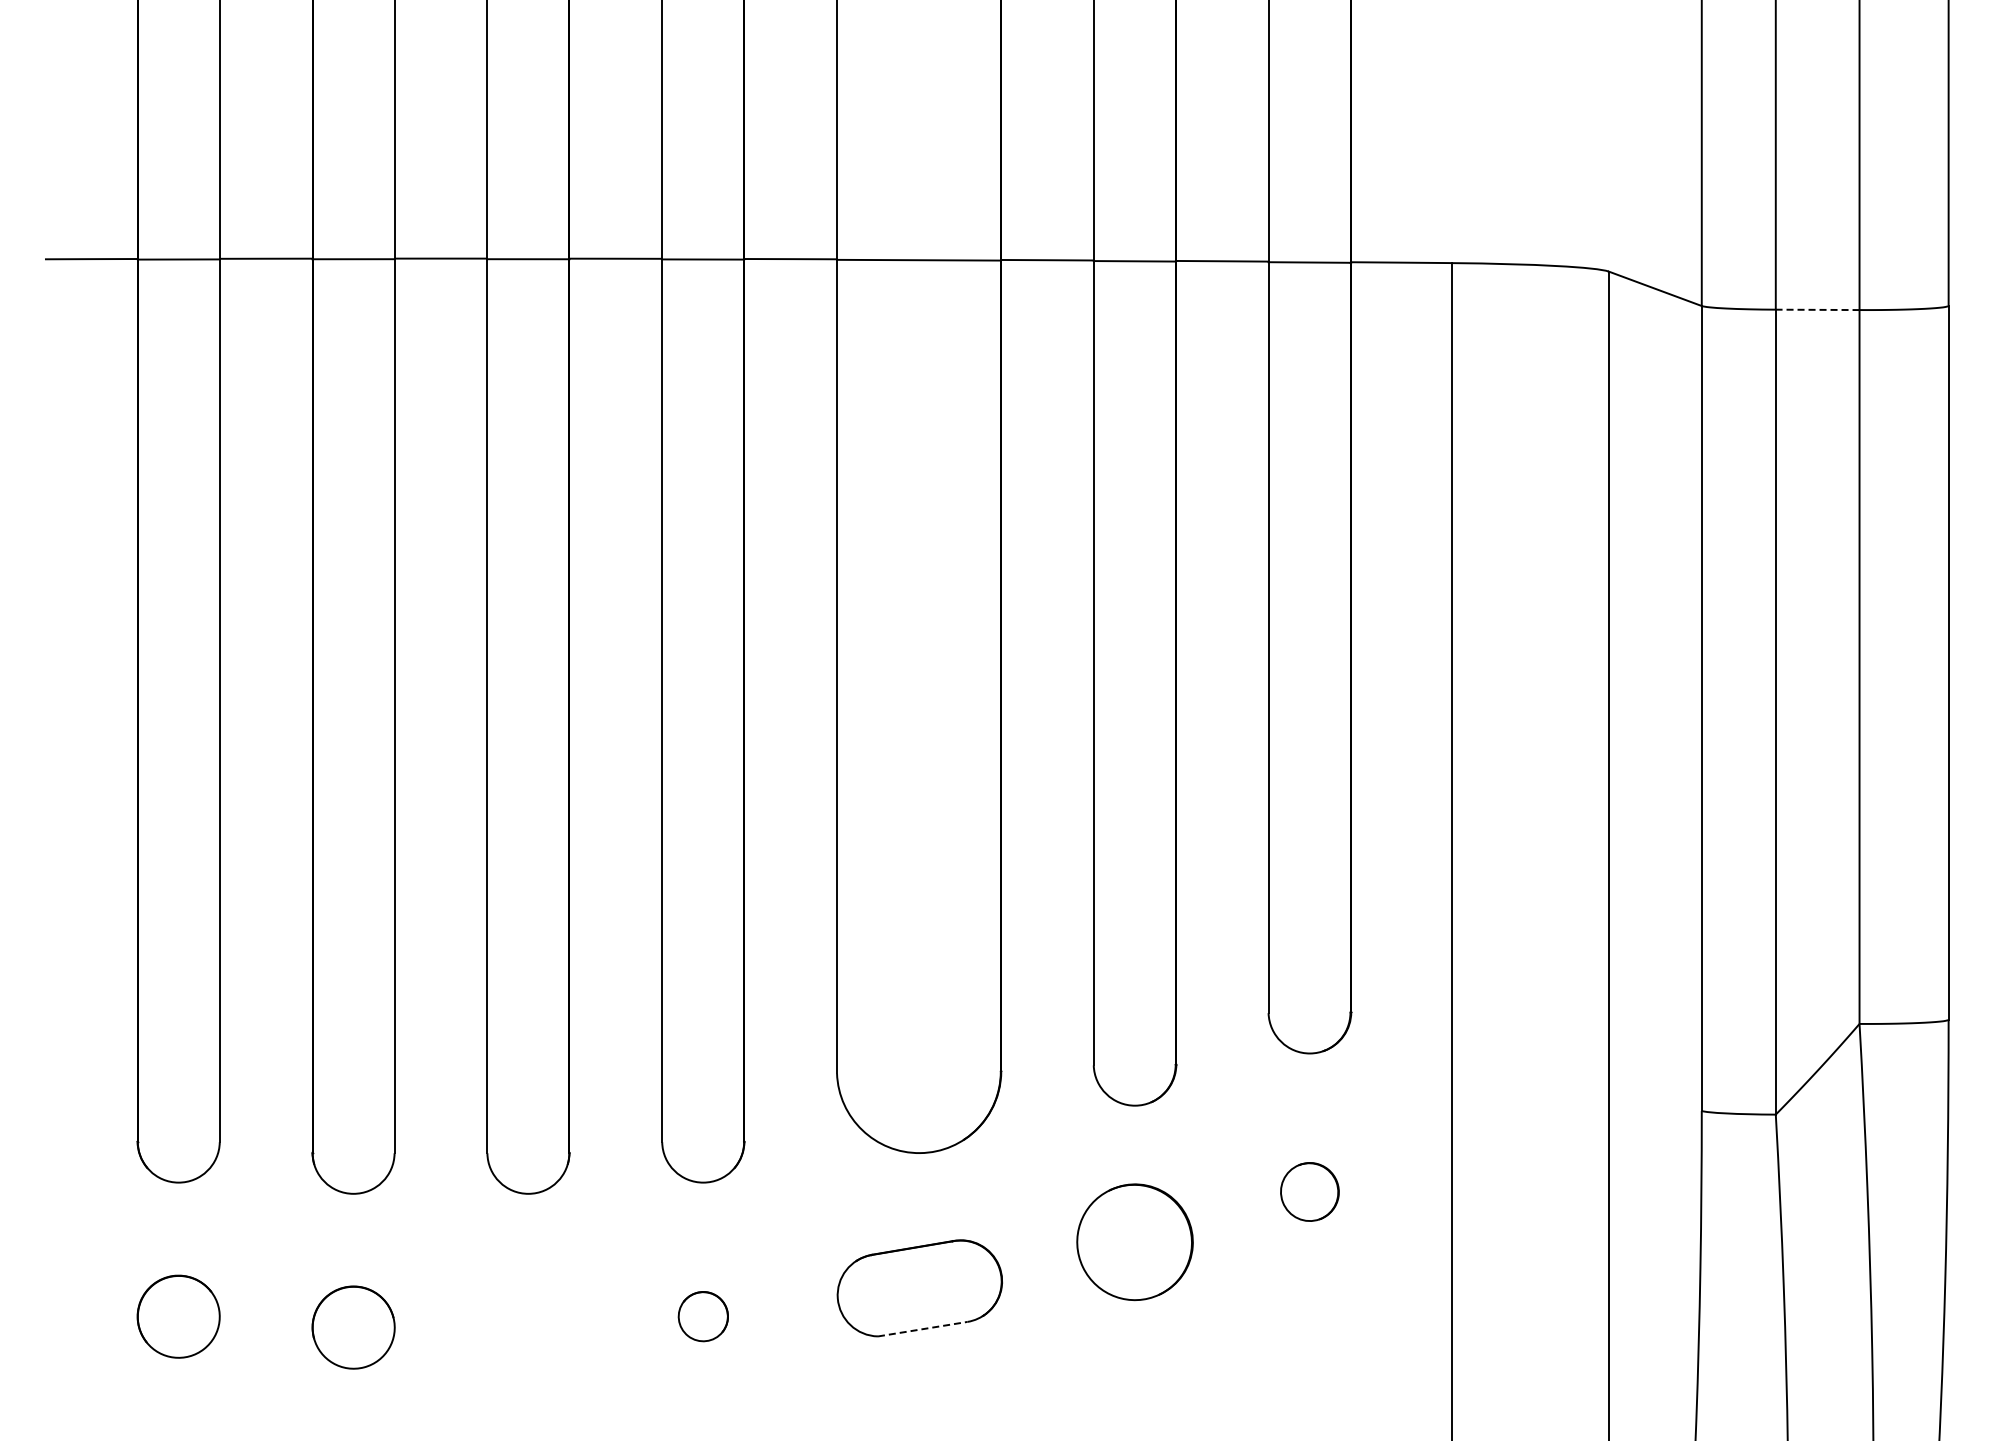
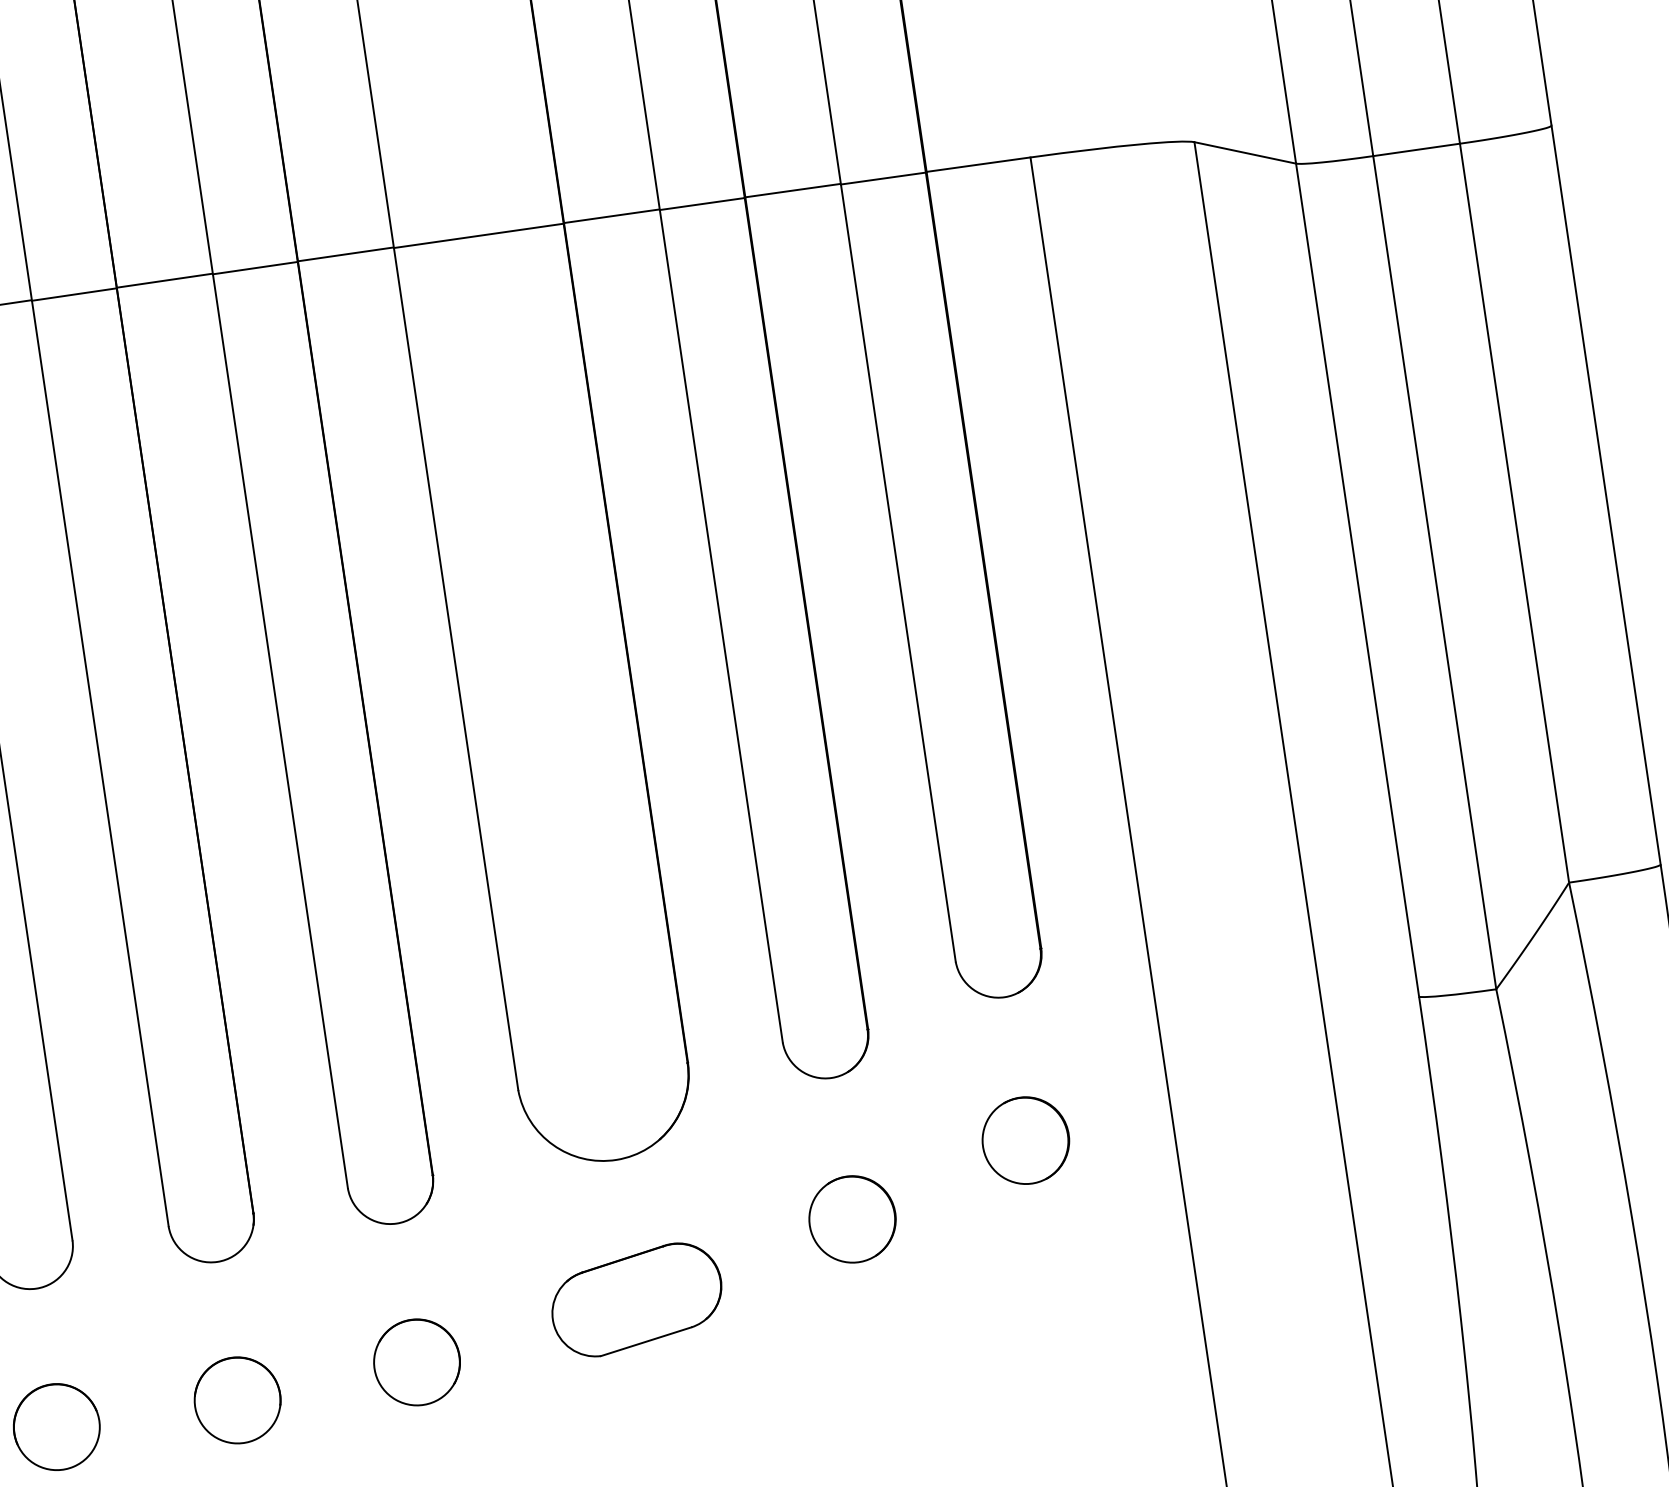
line: (1817, 309) -> (1416, 149), dashed -> solid
part: (1309, 1191) -> (1025, 1140), size x1.43
part: (1134, 1242) -> (852, 1219), size x0.71
part: (703, 1316) -> (417, 1362), size x1.67
part: (528, 1327) -> (237, 1400), added
line: (923, 1329) -> (646, 1341), dashed -> solid

